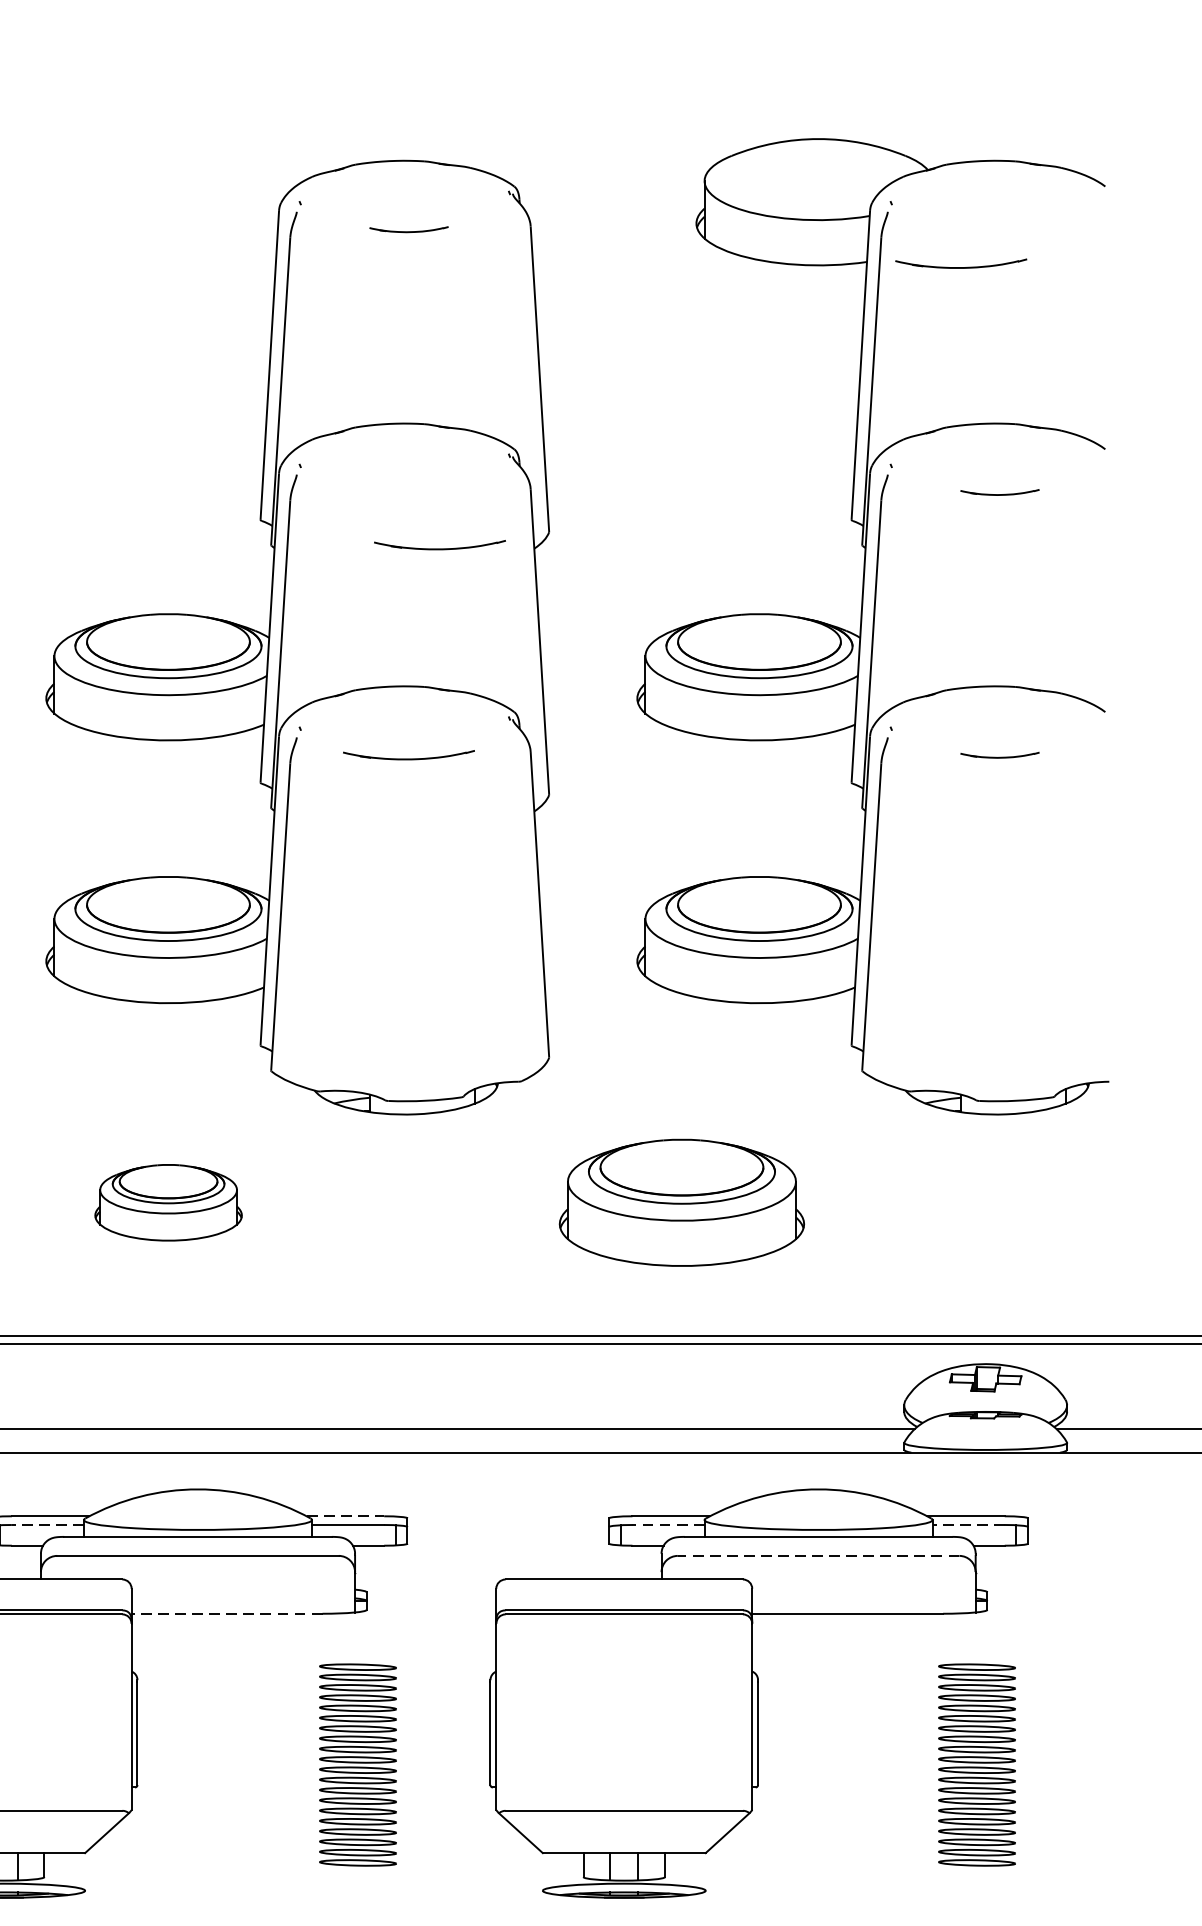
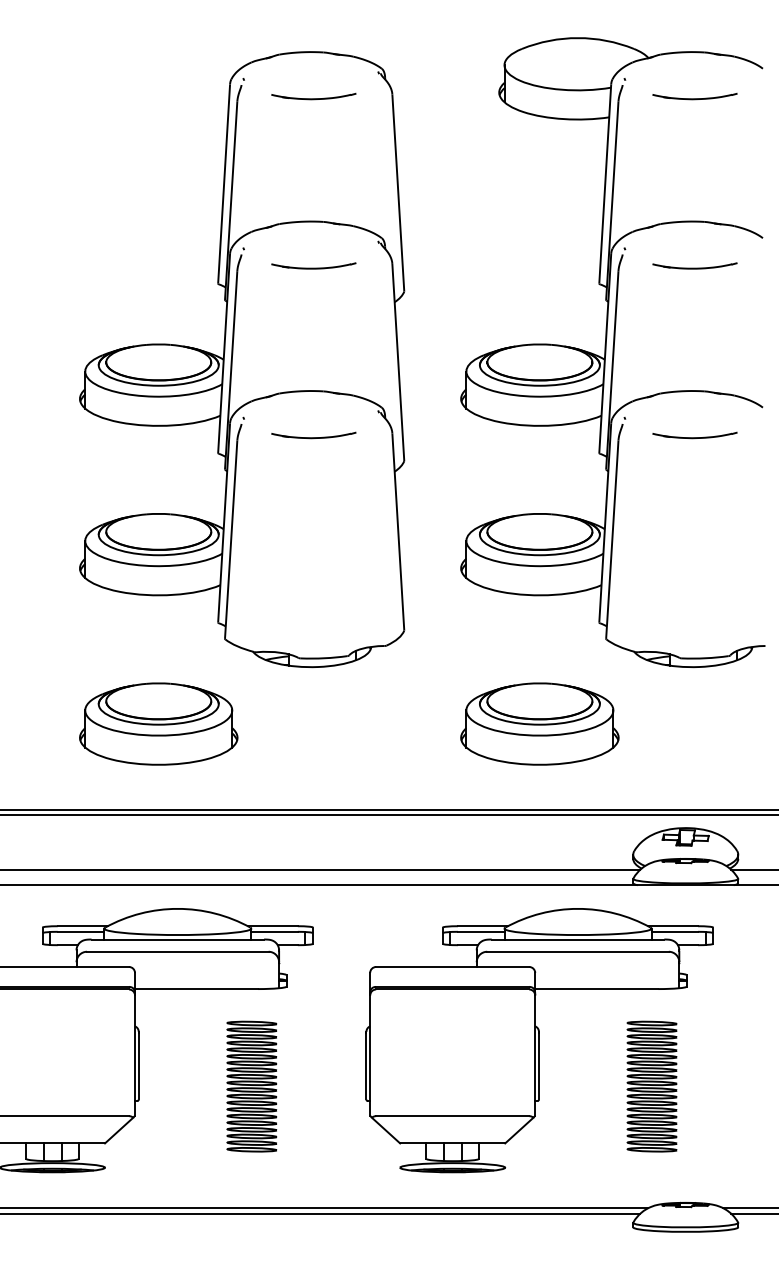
part: (408, 229) -> (313, 96), size x1.67
part: (960, 263) -> (694, 96), moved
part: (999, 491) -> (694, 265), size x1.67
part: (439, 544) -> (313, 265), moved
part: (999, 755) -> (694, 435), size x1.67
part: (168, 1201) -> (158, 723), size x1.67
part: (681, 1201) -> (539, 723), moved
line: (344, 1516) -> (272, 926), dashed -> solid
line: (47, 1524) -> (80, 931), dashed -> solid
line: (667, 1524) -> (480, 931), dashed -> solid
line: (968, 1524) -> (674, 931), dashed -> solid
line: (819, 1555) -> (578, 951), dashed -> solid
line: (226, 1614) -> (196, 989), dashed -> solid
part: (357, 1764) -> (251, 1086), moved
part: (975, 1764) -> (651, 1086), moved

